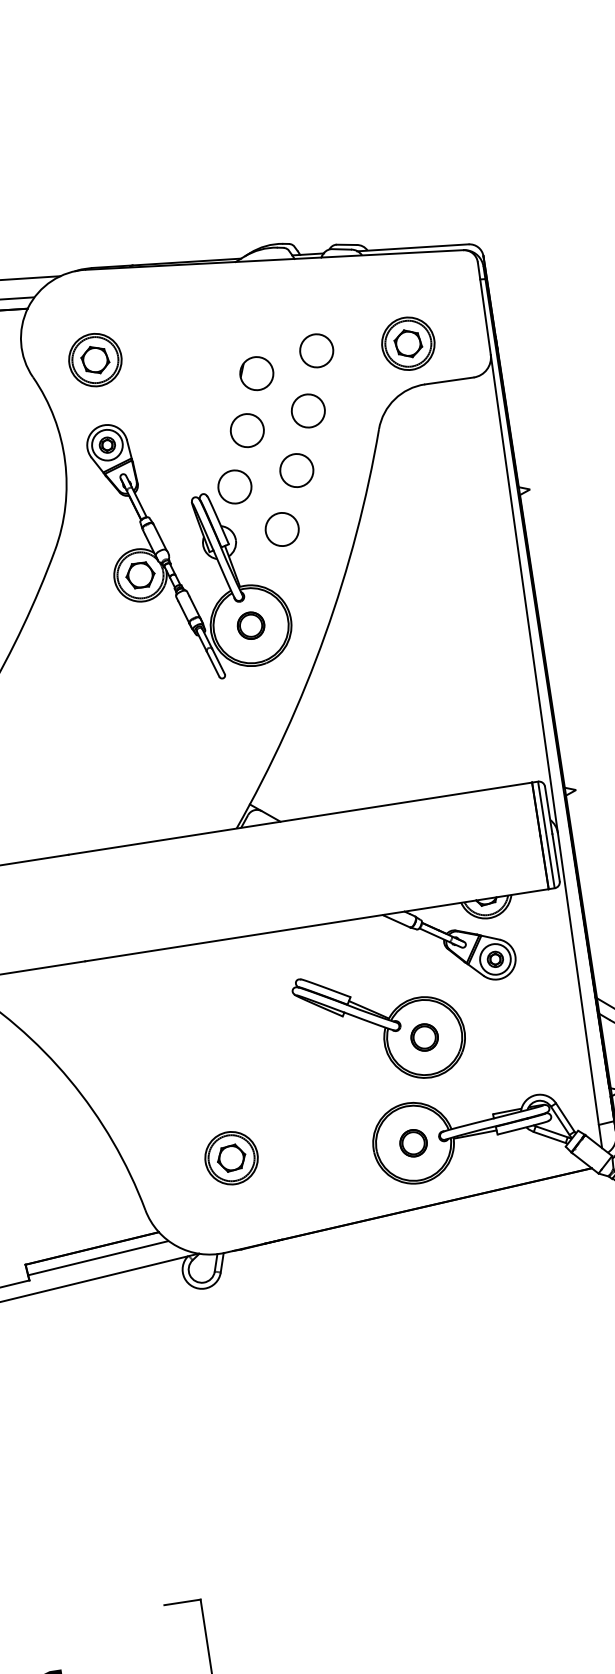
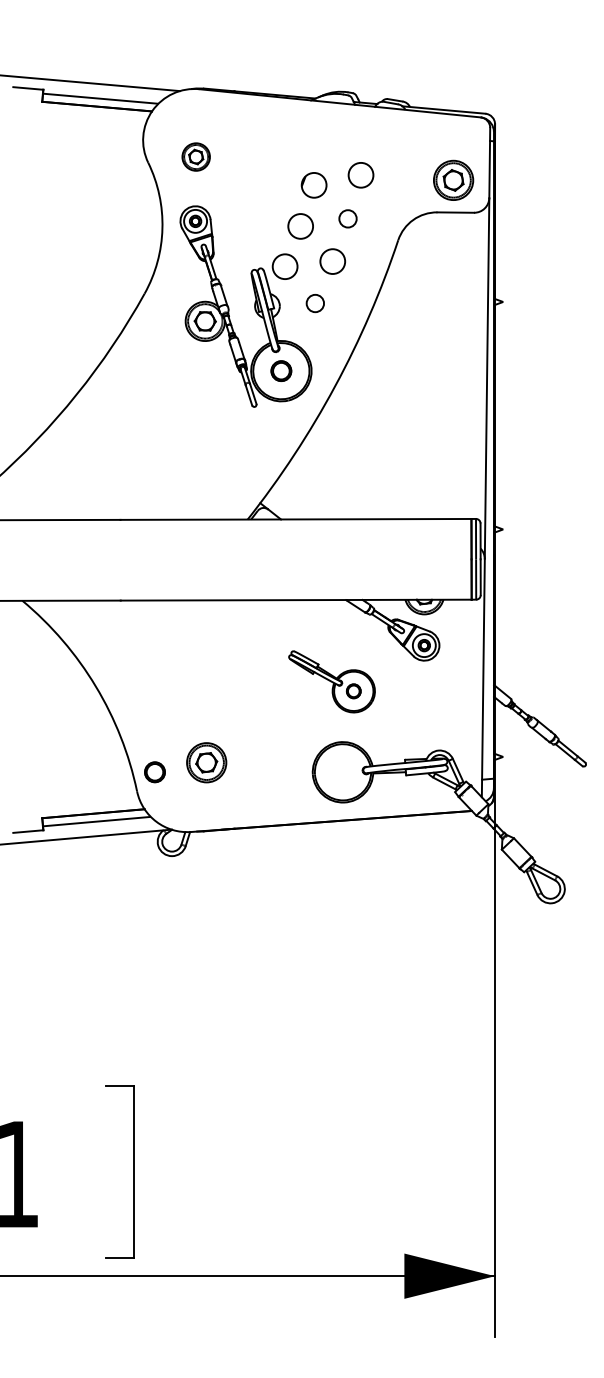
part: (408, 342) -> (453, 179), moved
part: (94, 359) -> (195, 156), size x0.7
circle: (307, 410) -> (347, 218), size x0.7
circle: (282, 529) -> (315, 303), size x0.7
part: (380, 1025) -> (331, 681), size x0.7
part: (412, 1143) -> (154, 772), moved

